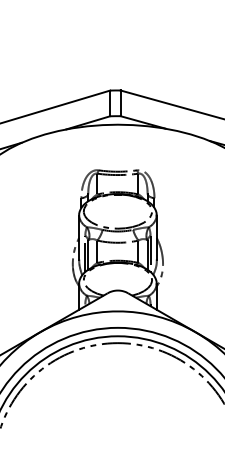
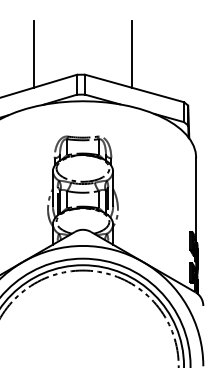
line: (55, 64) -> (34, 54), added
line: (180, 64) -> (131, 54), added

